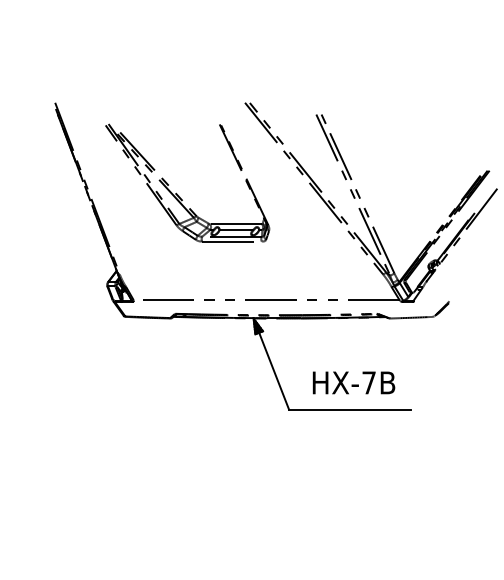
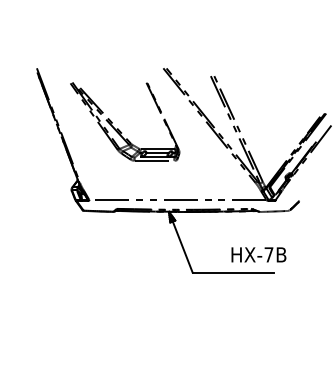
text: (353, 382) -> (258, 254), moved

